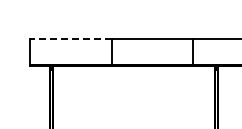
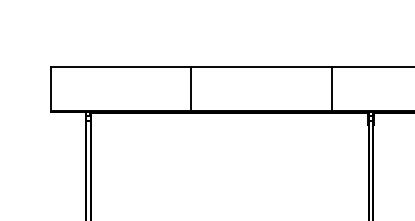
line: (70, 39) -> (120, 67), dashed -> solid

